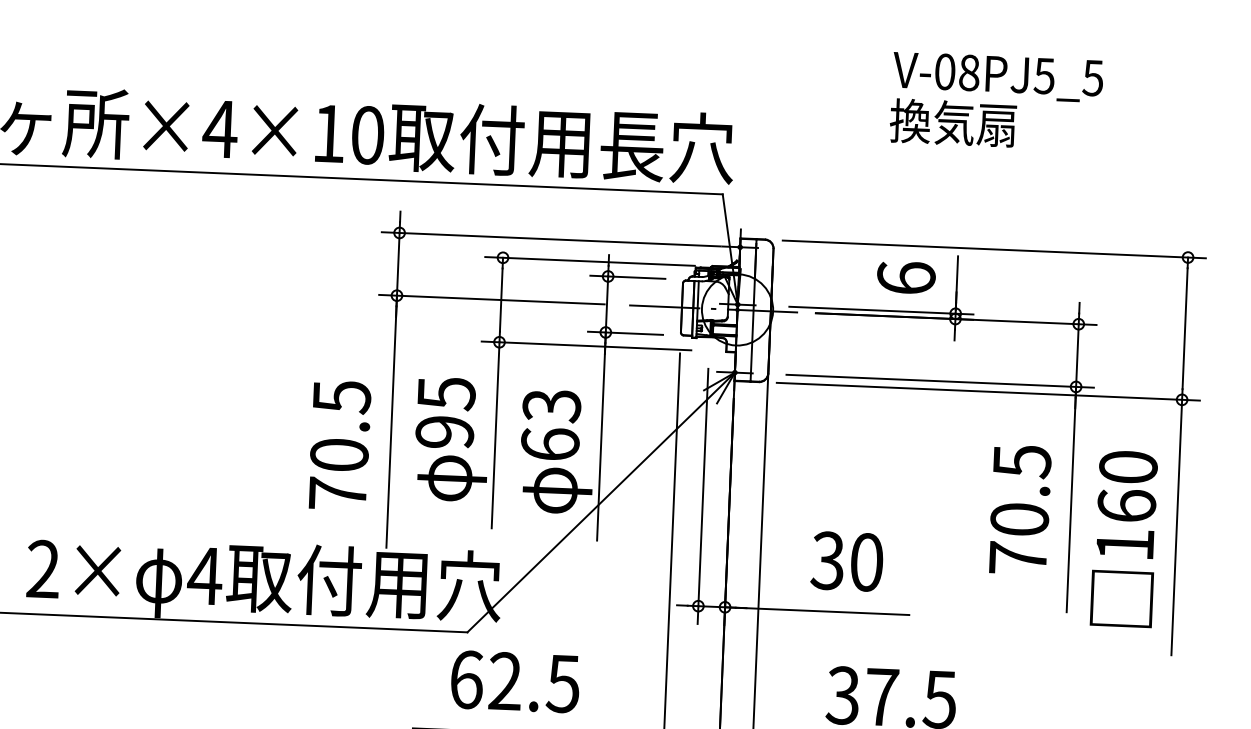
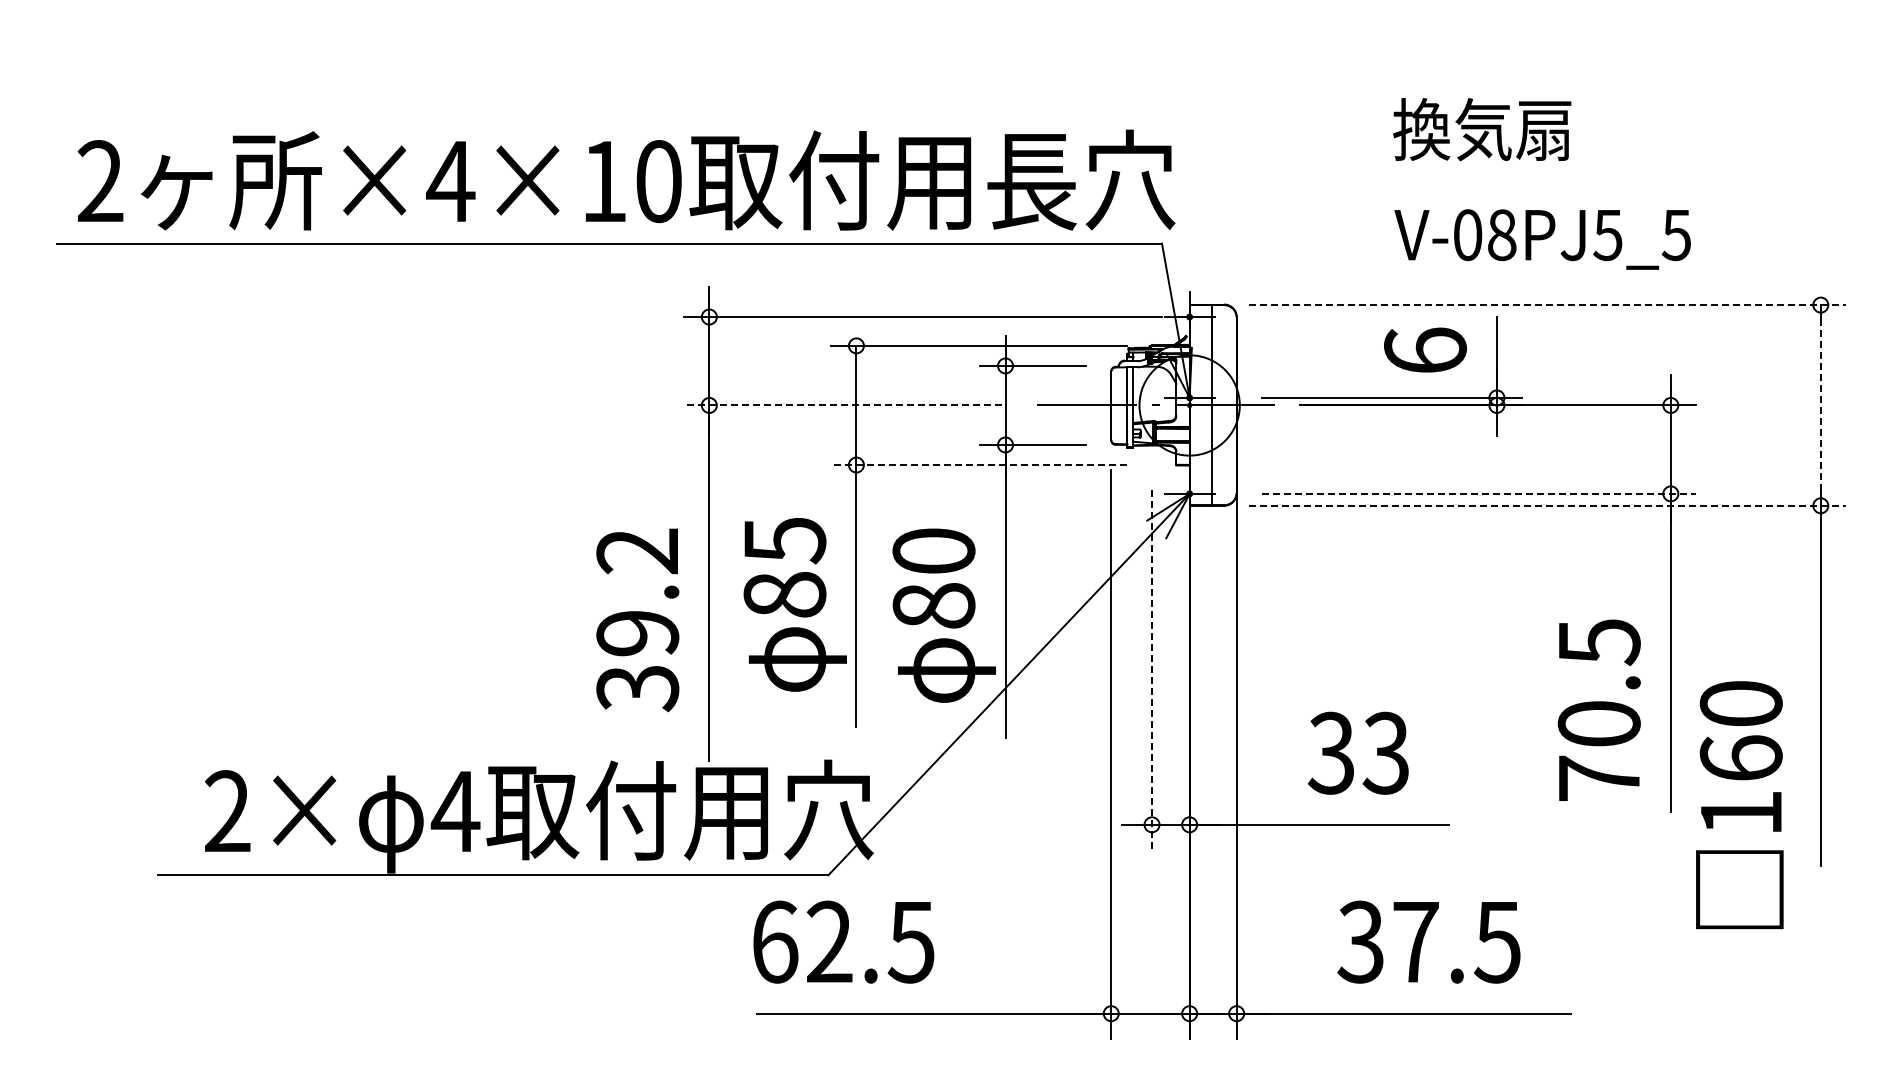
text: (997, 77) -> (1542, 239), moved
line: (994, 249) -> (1548, 305), solid -> dashed
line: (492, 299) -> (843, 405), solid -> dashed
line: (1184, 328) -> (1820, 404), solid -> dashed
line: (586, 346) -> (979, 465), solid -> dashed
line: (940, 380) -> (1479, 493), solid -> dashed
line: (989, 391) -> (1548, 505), solid -> dashed
text: (550, 425) -> (933, 578), 63 -> 80
text: (444, 431) -> (784, 594), 95 -> 85
text: (339, 446) -> (637, 620), 70.5 -> 39.2
line: (703, 496) -> (1152, 670), solid -> dashed
text: (1019, 509) -> (1598, 709), moved
text: (1124, 539) -> (1739, 805), moved
text: (866, 561) -> (1385, 752), 30 -> 33
text: (515, 681) -> (843, 941), moved

